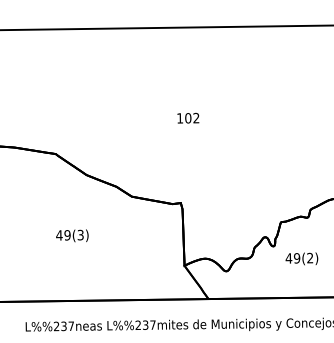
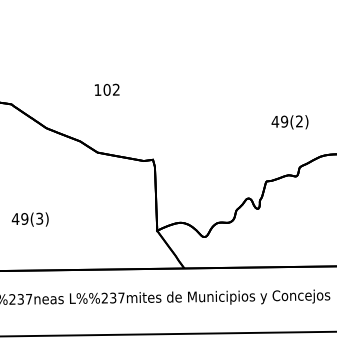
text: (188, 117) -> (107, 89), moved
text: (72, 235) -> (30, 219), moved
text: (301, 258) -> (289, 121), moved

